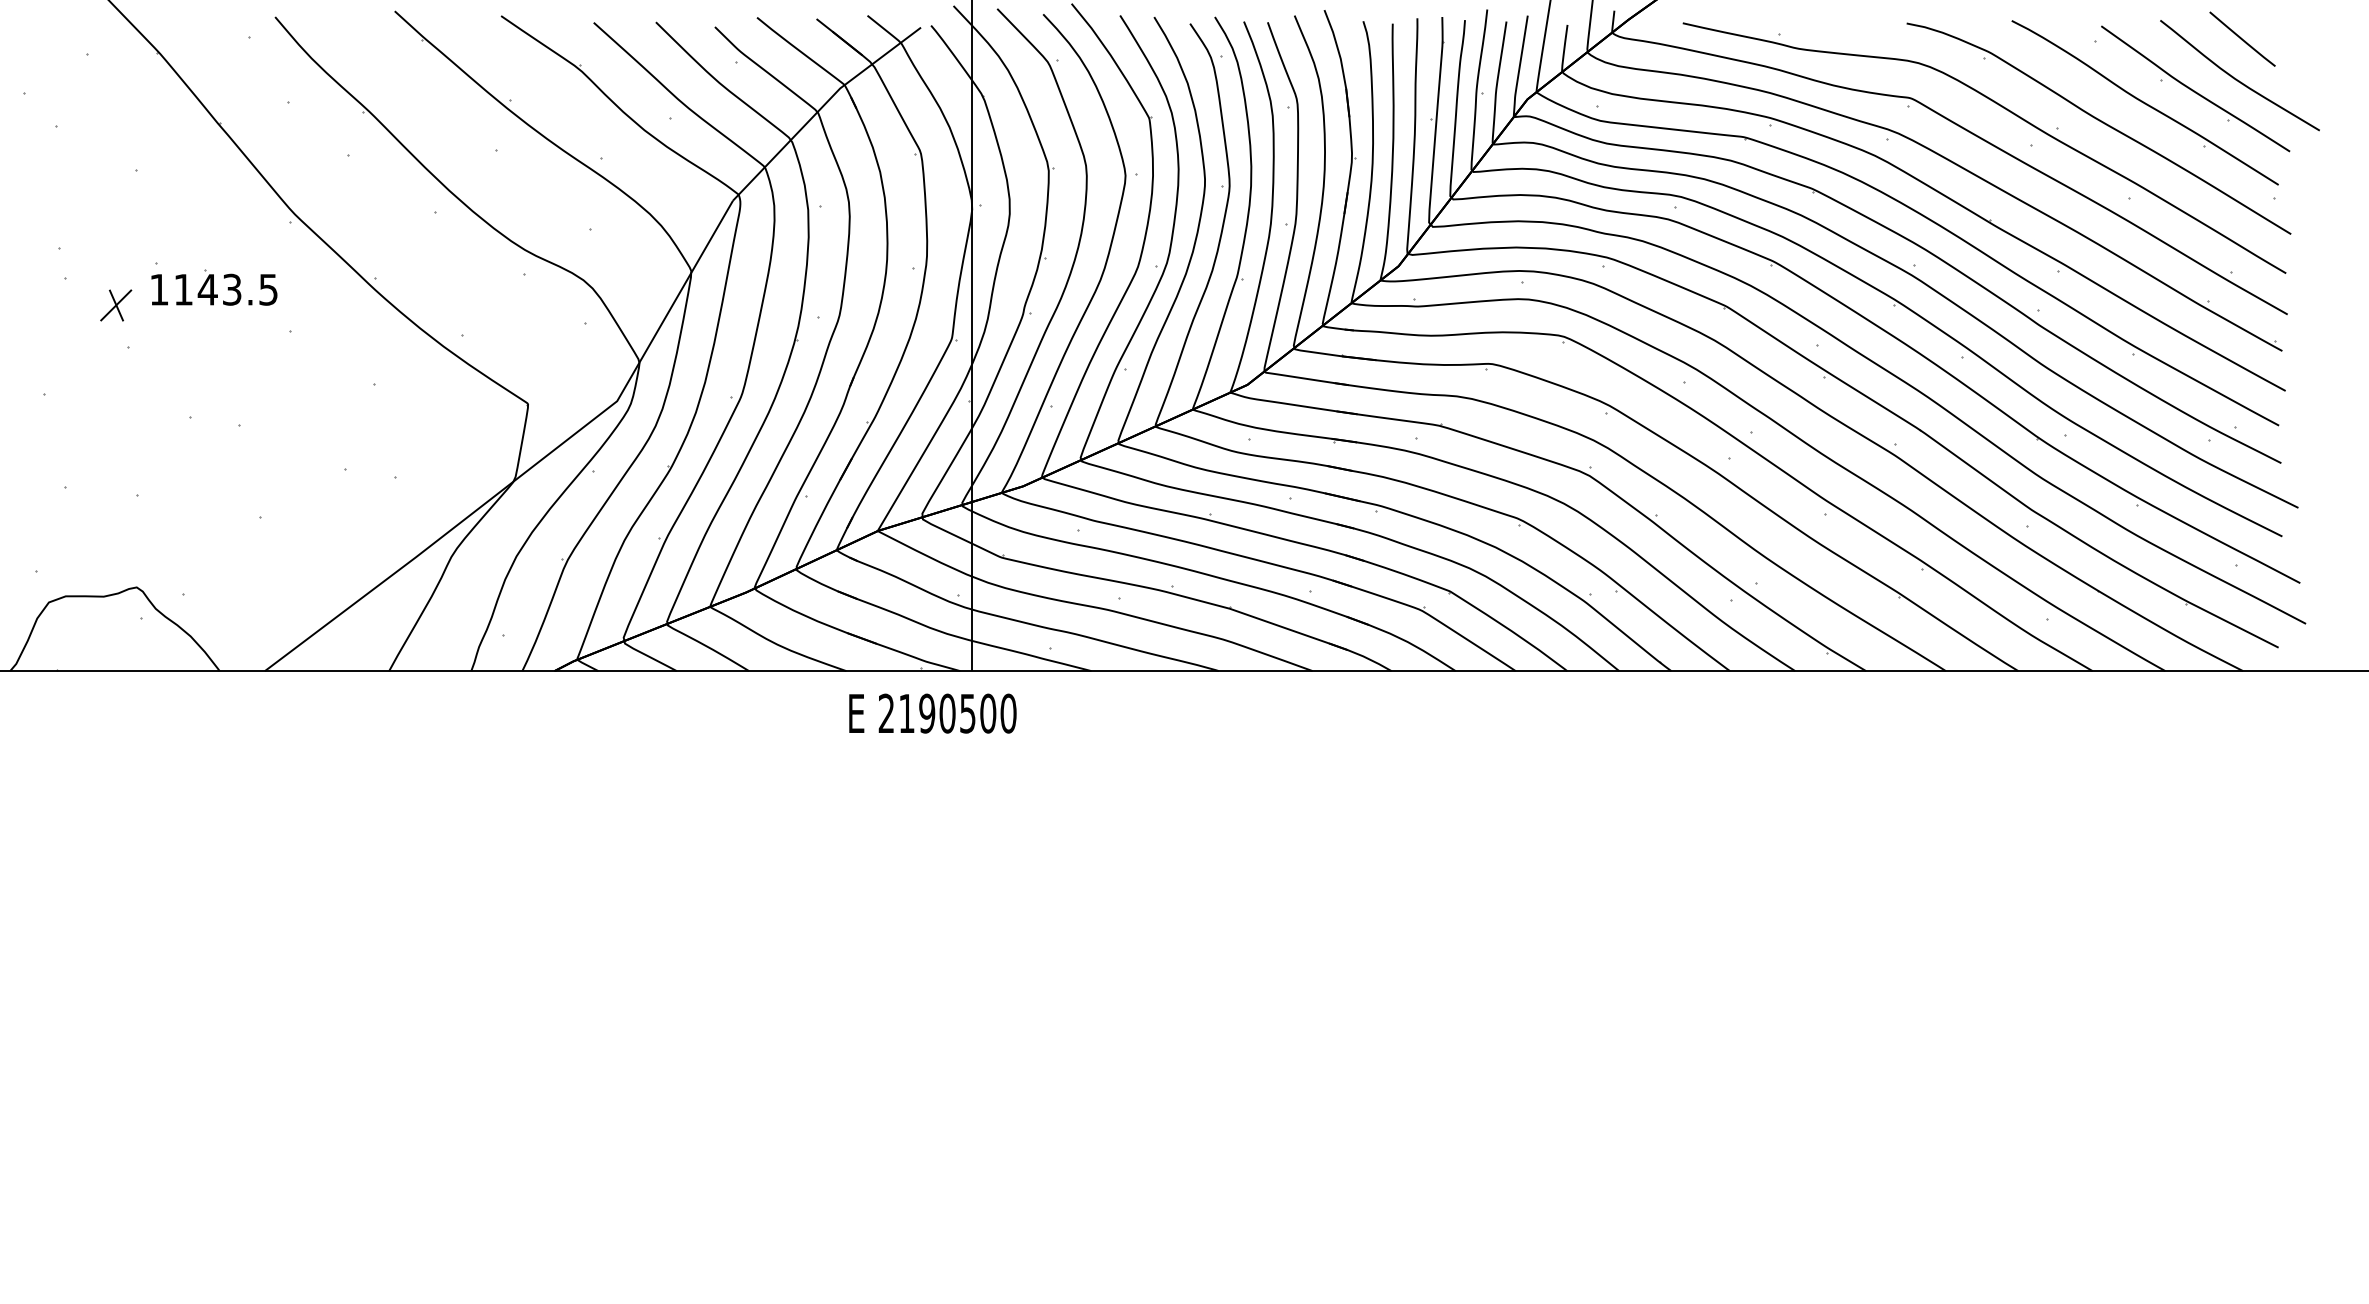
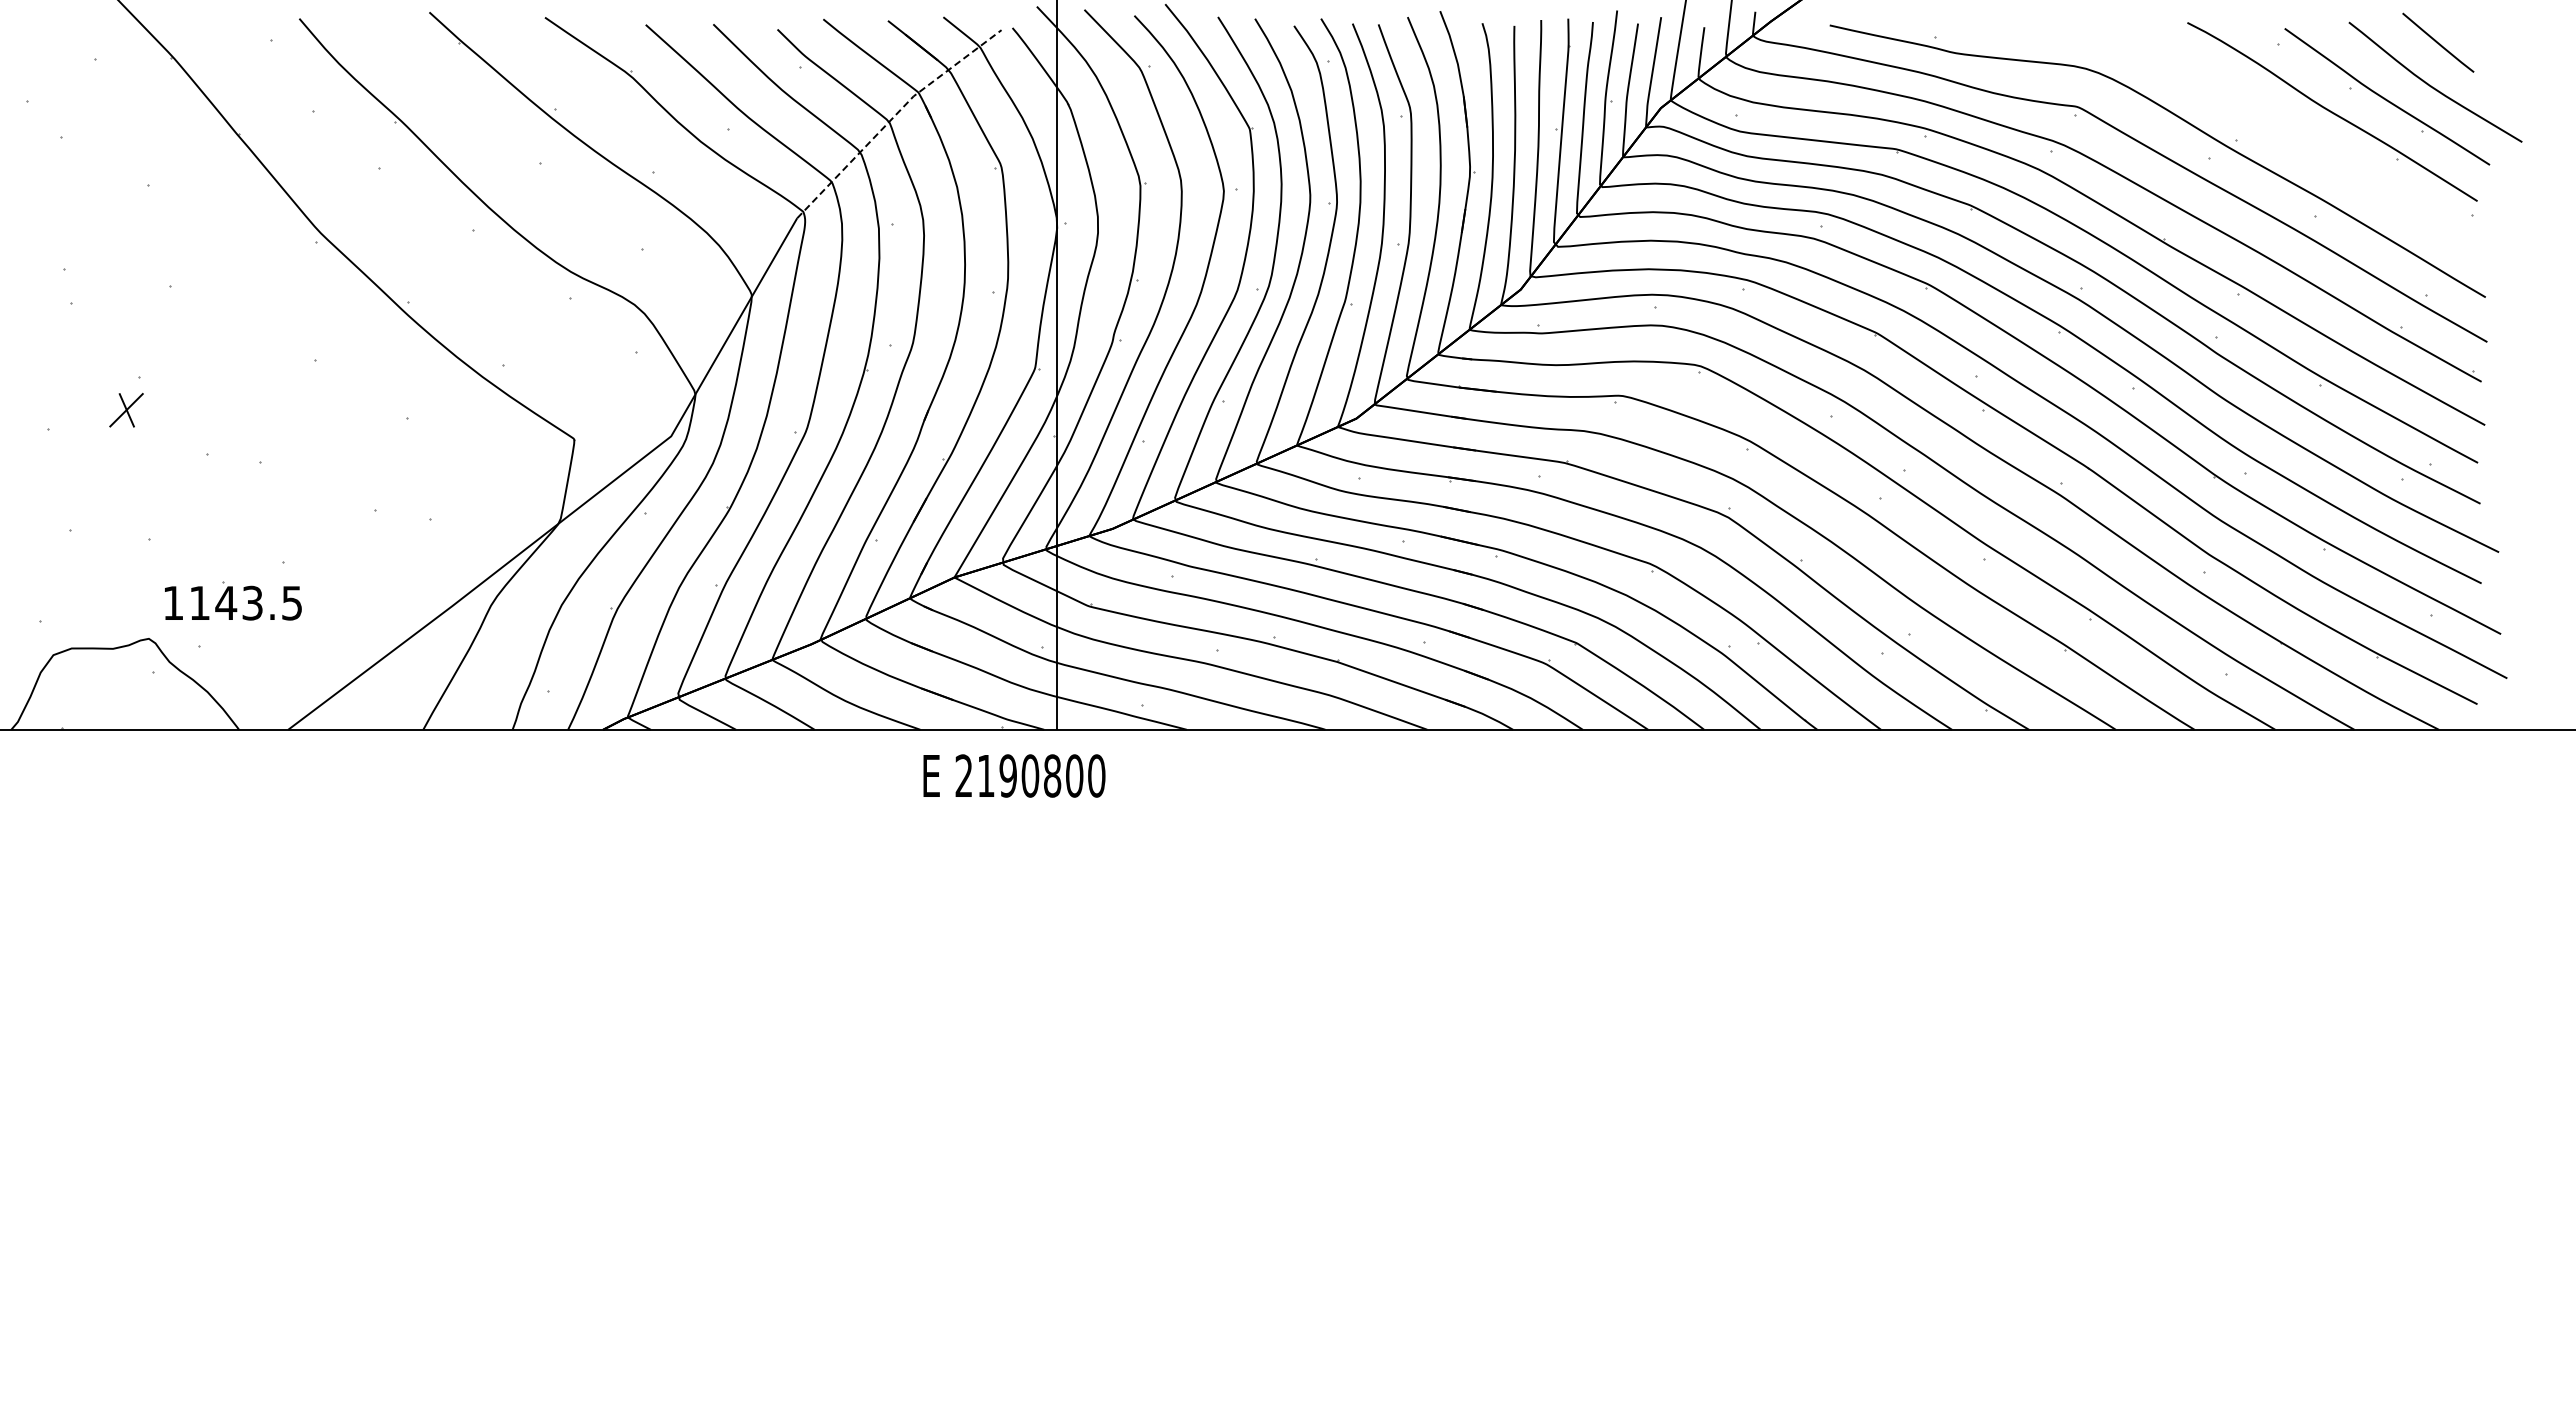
line: (821, 107) -> (893, 117), solid -> dashed
part: (2101, 122) -> (2284, 133), removed
part: (214, 287) -> (233, 600), moved
part: (116, 305) -> (126, 410), moved
text: (967, 713) -> (1052, 775), 2190500 -> 2190800

